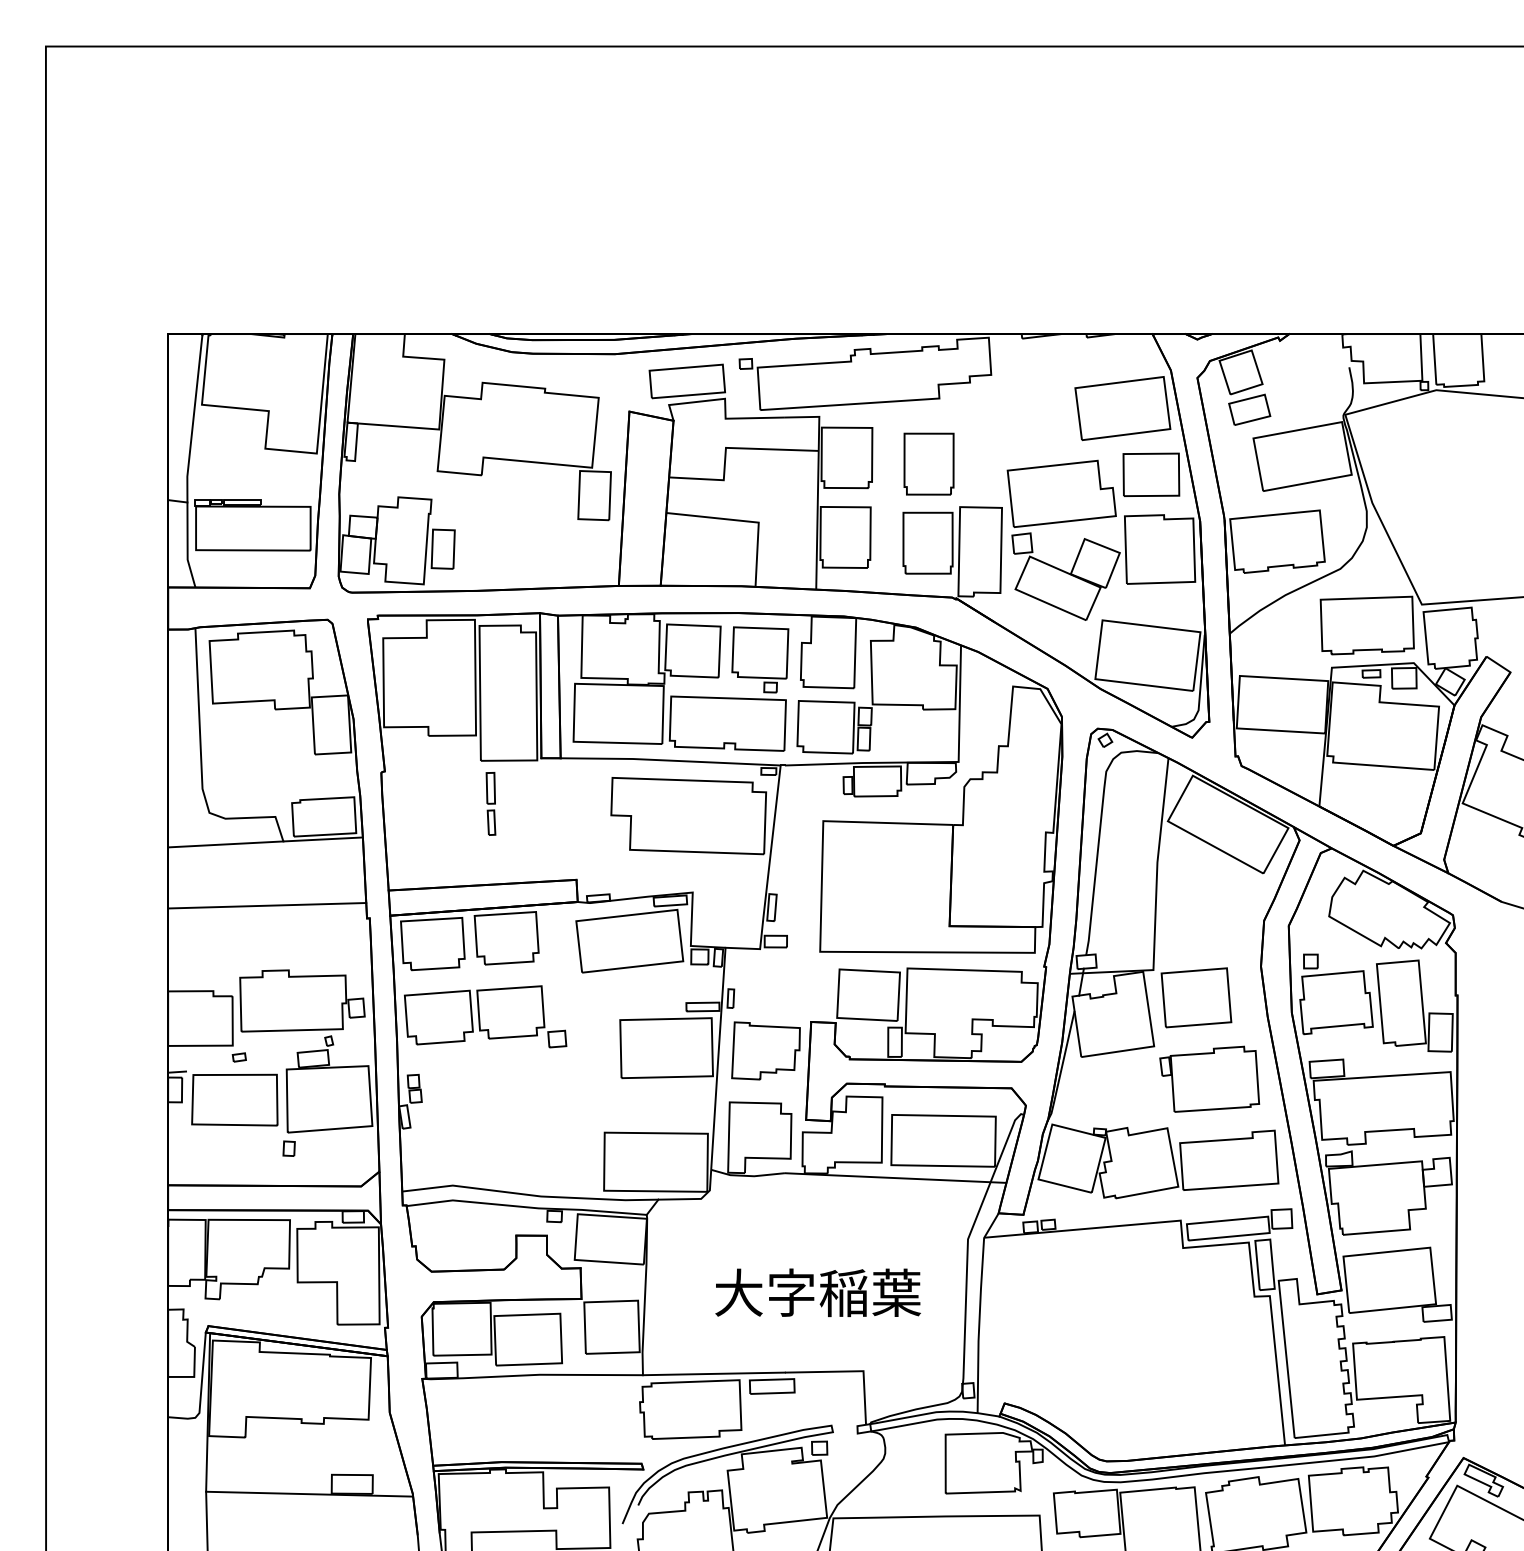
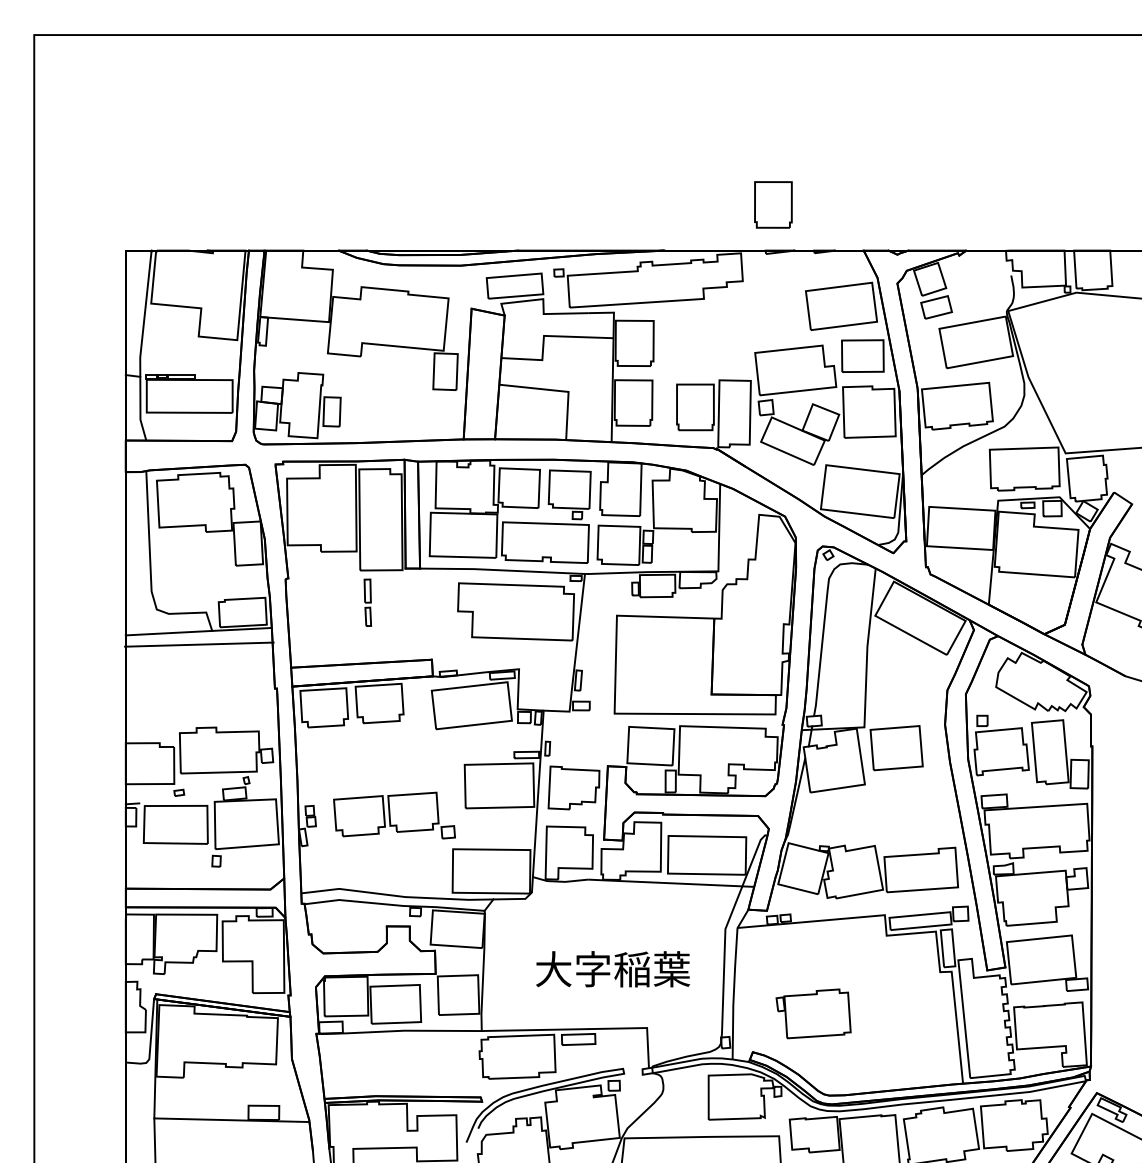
part: (928, 463) -> (773, 204), moved
line: (267, 905) -> (199, 644), moved
part: (485, 1016) -> (394, 815), moved
part: (1209, 1078) -> (813, 1013), moved

